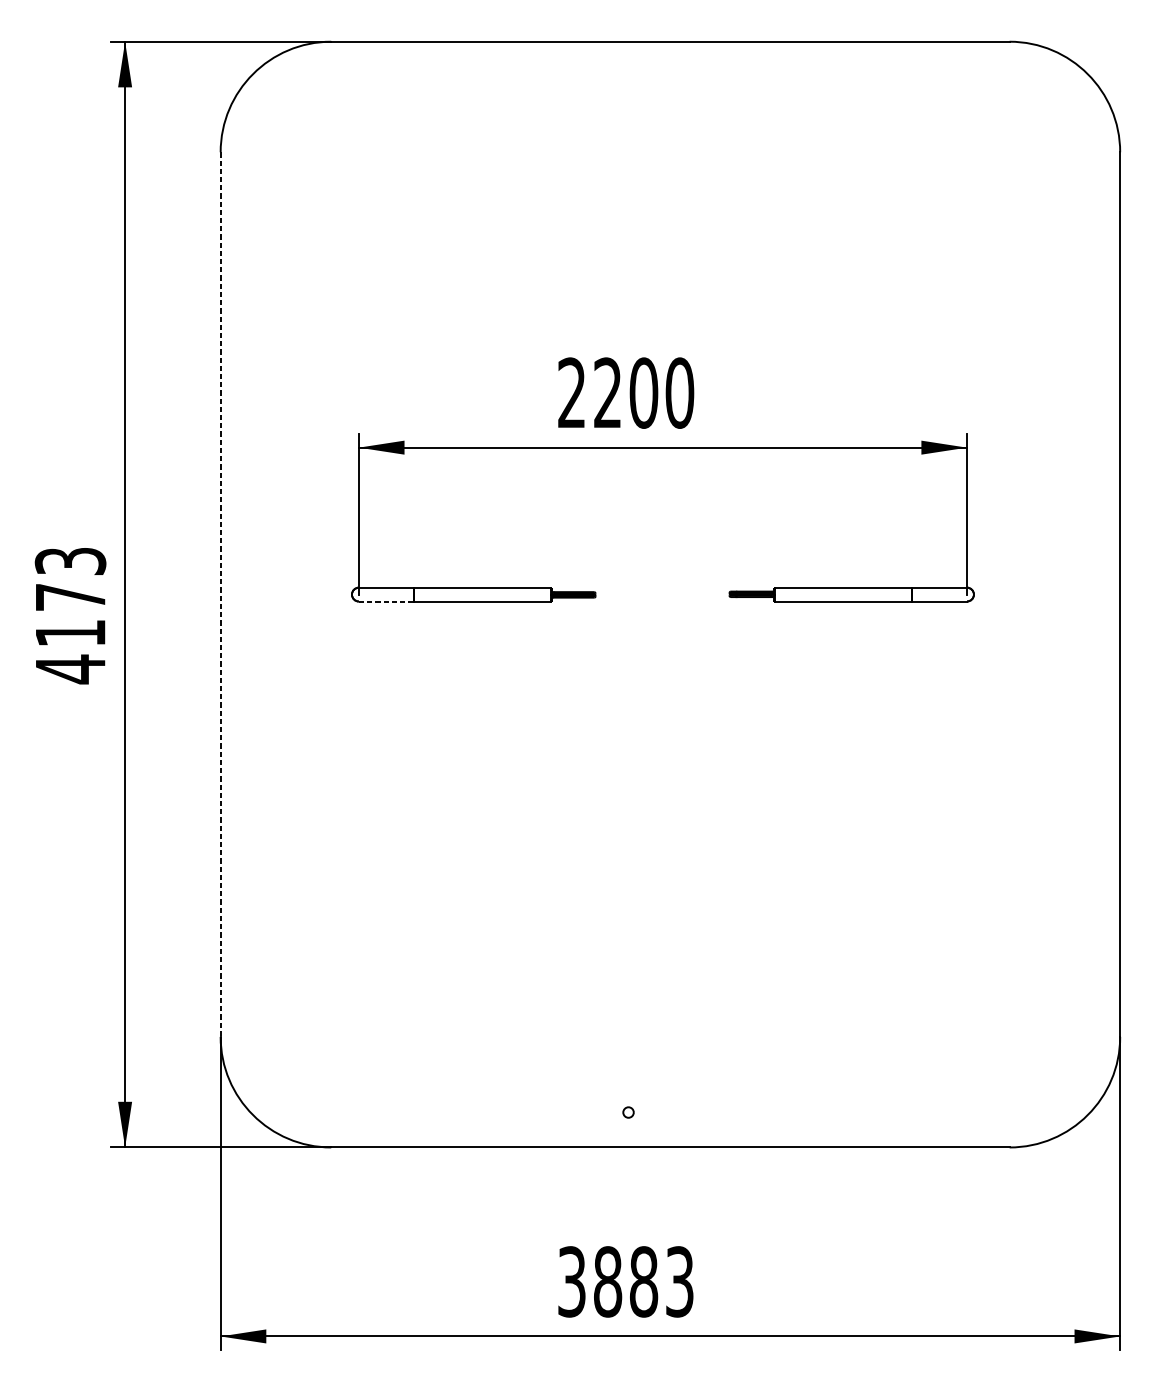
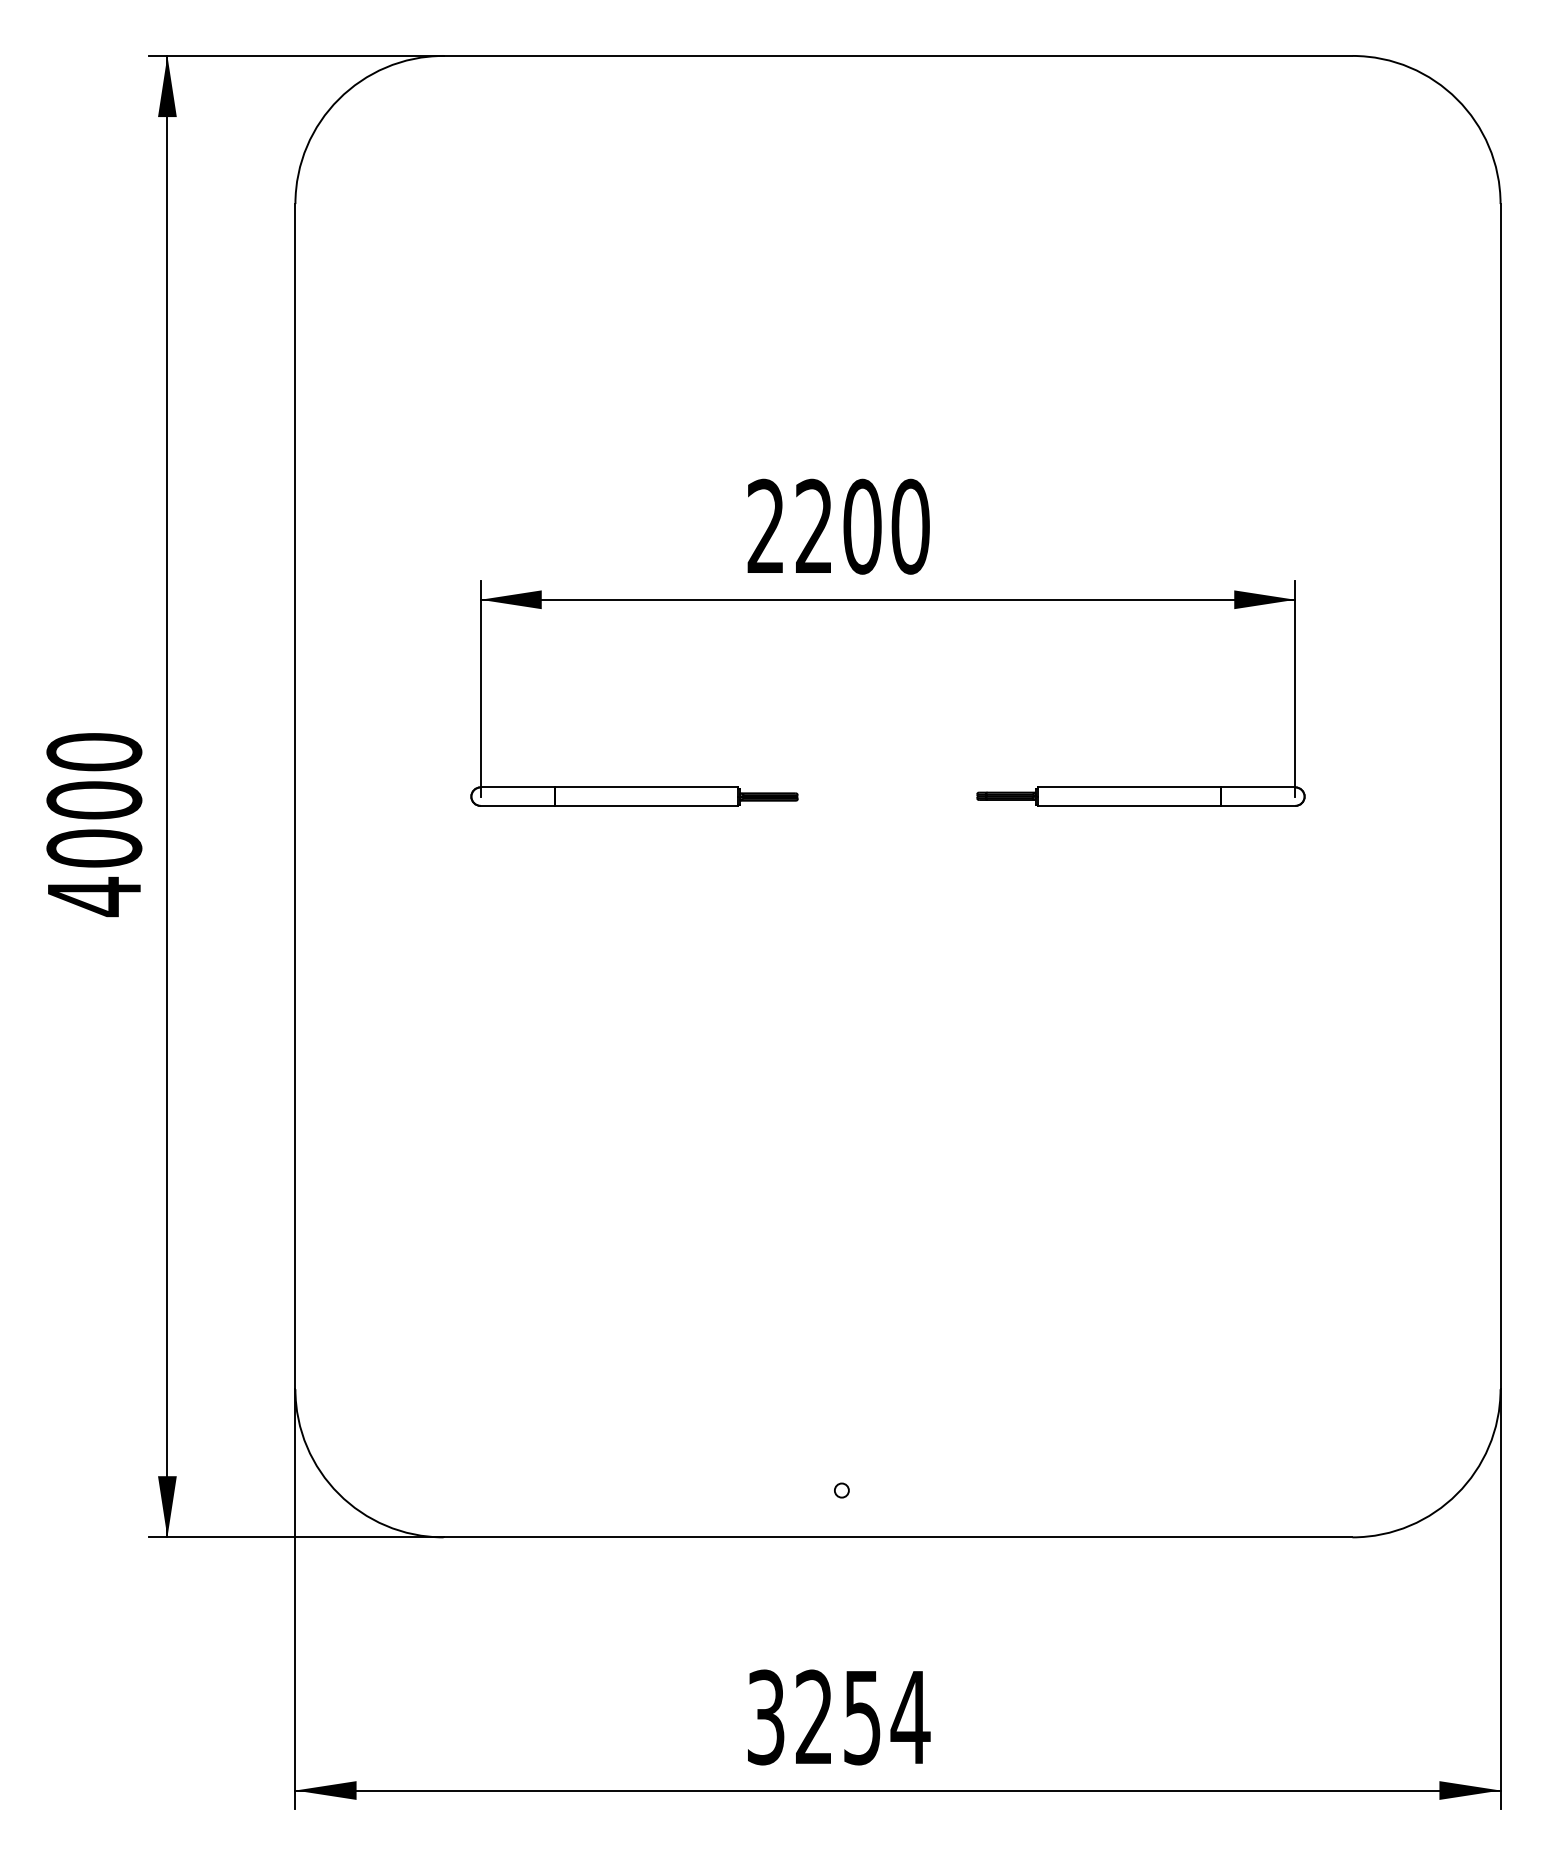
line: (220, 594) -> (295, 796), dashed -> solid
text: (70, 597) -> (94, 800), 4173 -> 4000
line: (387, 601) -> (518, 805), dashed -> solid
text: (643, 1281) -> (862, 1717), 3883 -> 3254

